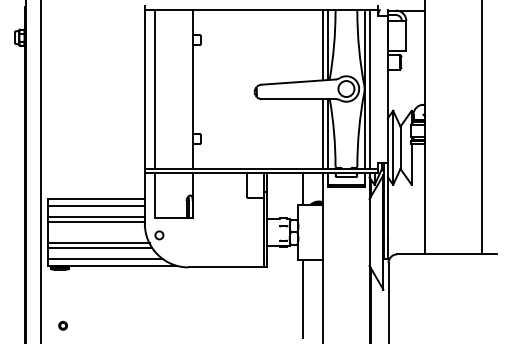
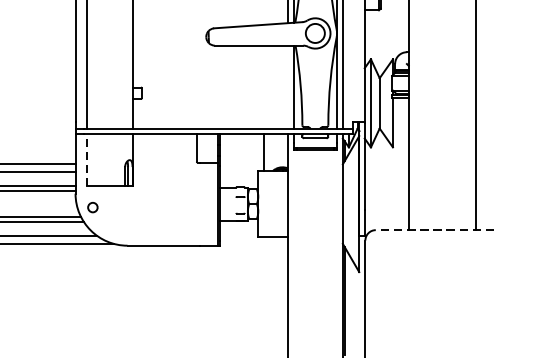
line: (323, 134) -> (288, 87), removed
line: (154, 195) -> (87, 160), solid -> dashed
line: (446, 254) -> (434, 230), solid -> dashed
line: (302, 298) -> (263, 282), removed

